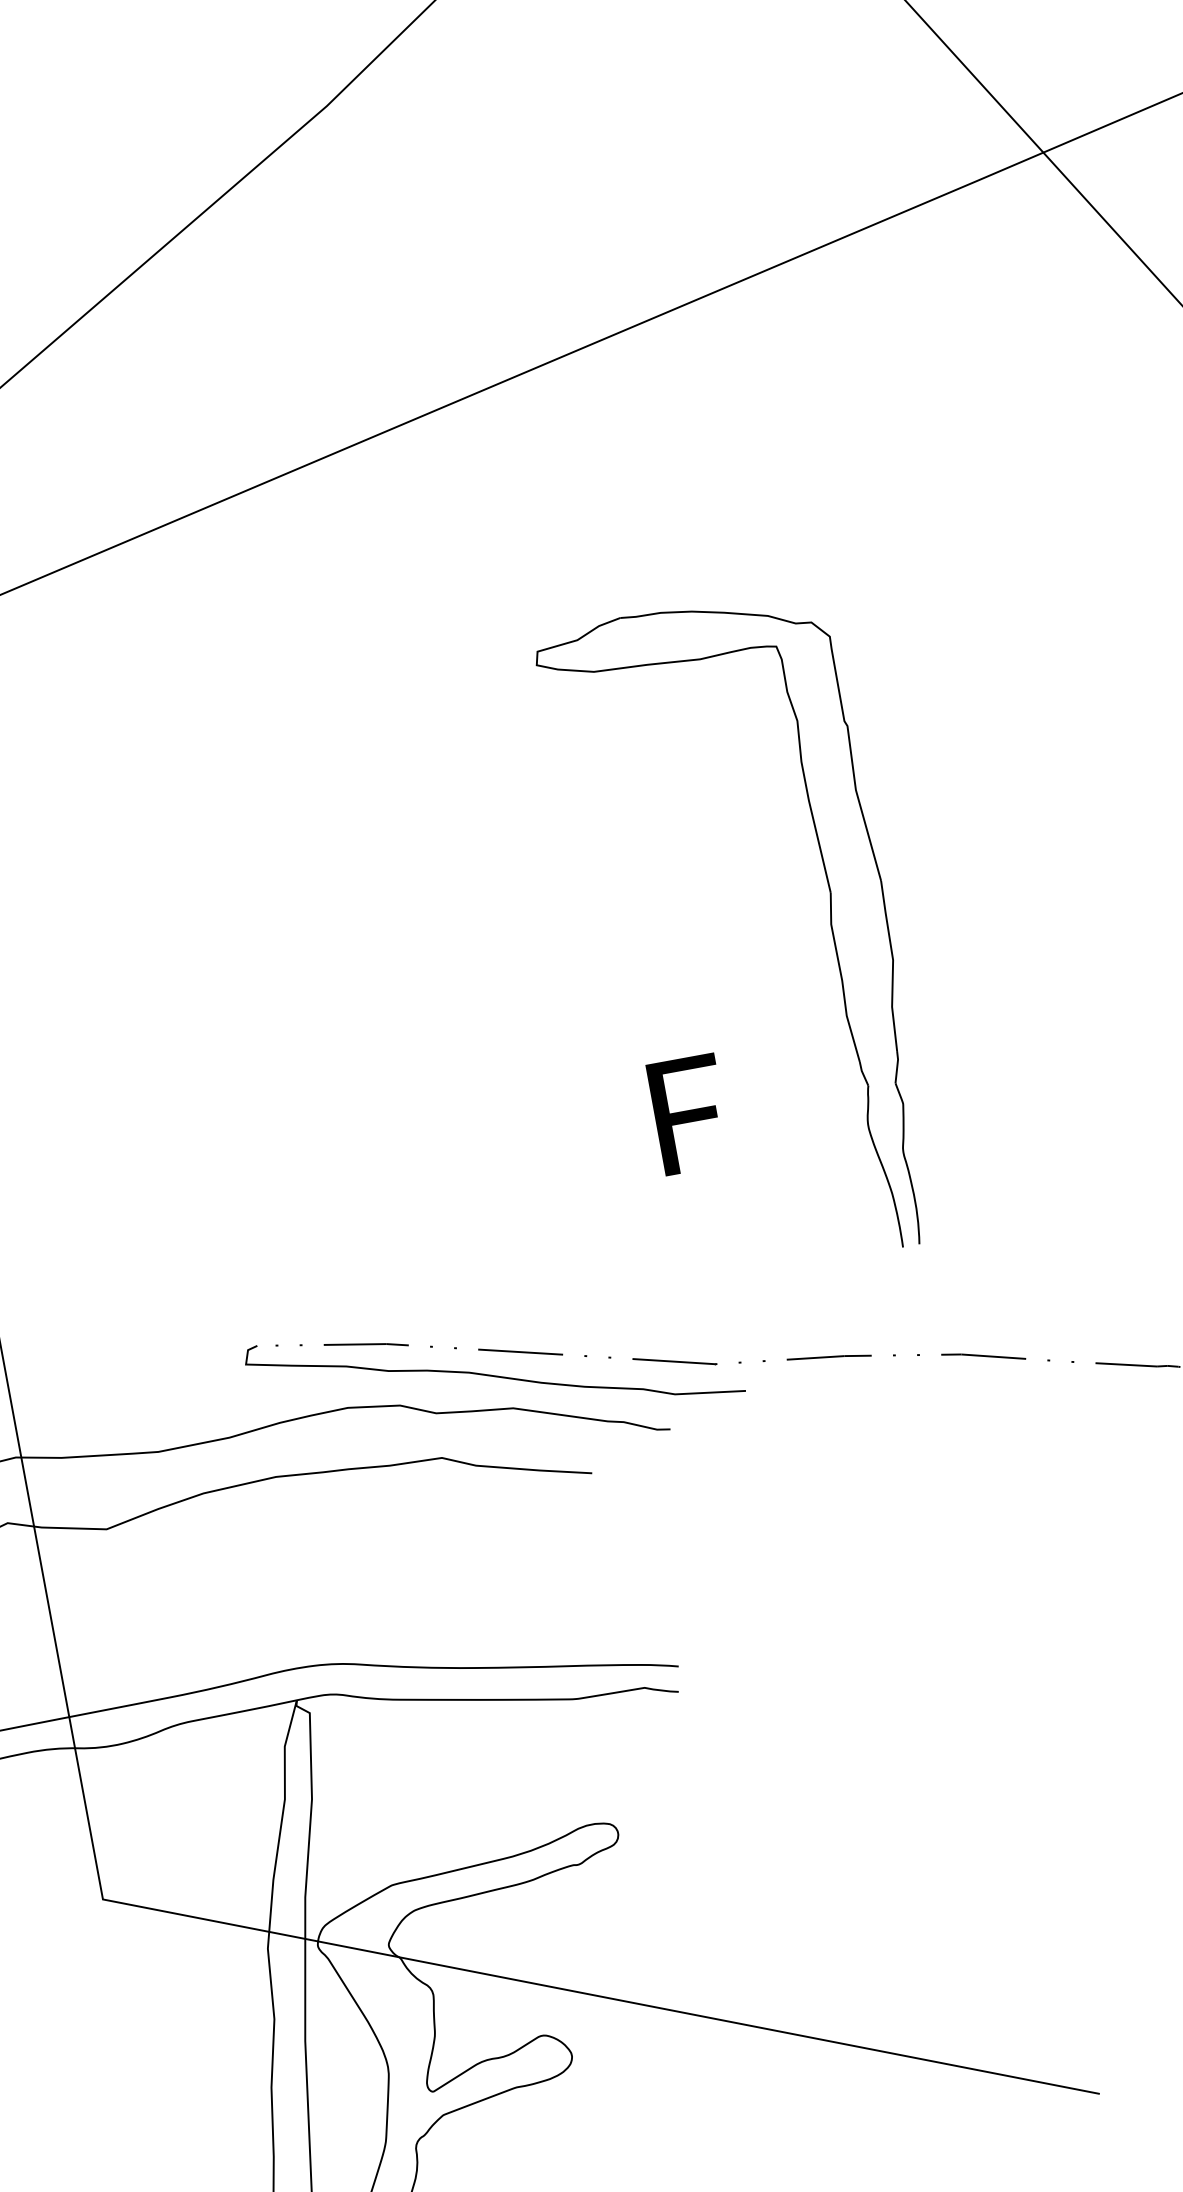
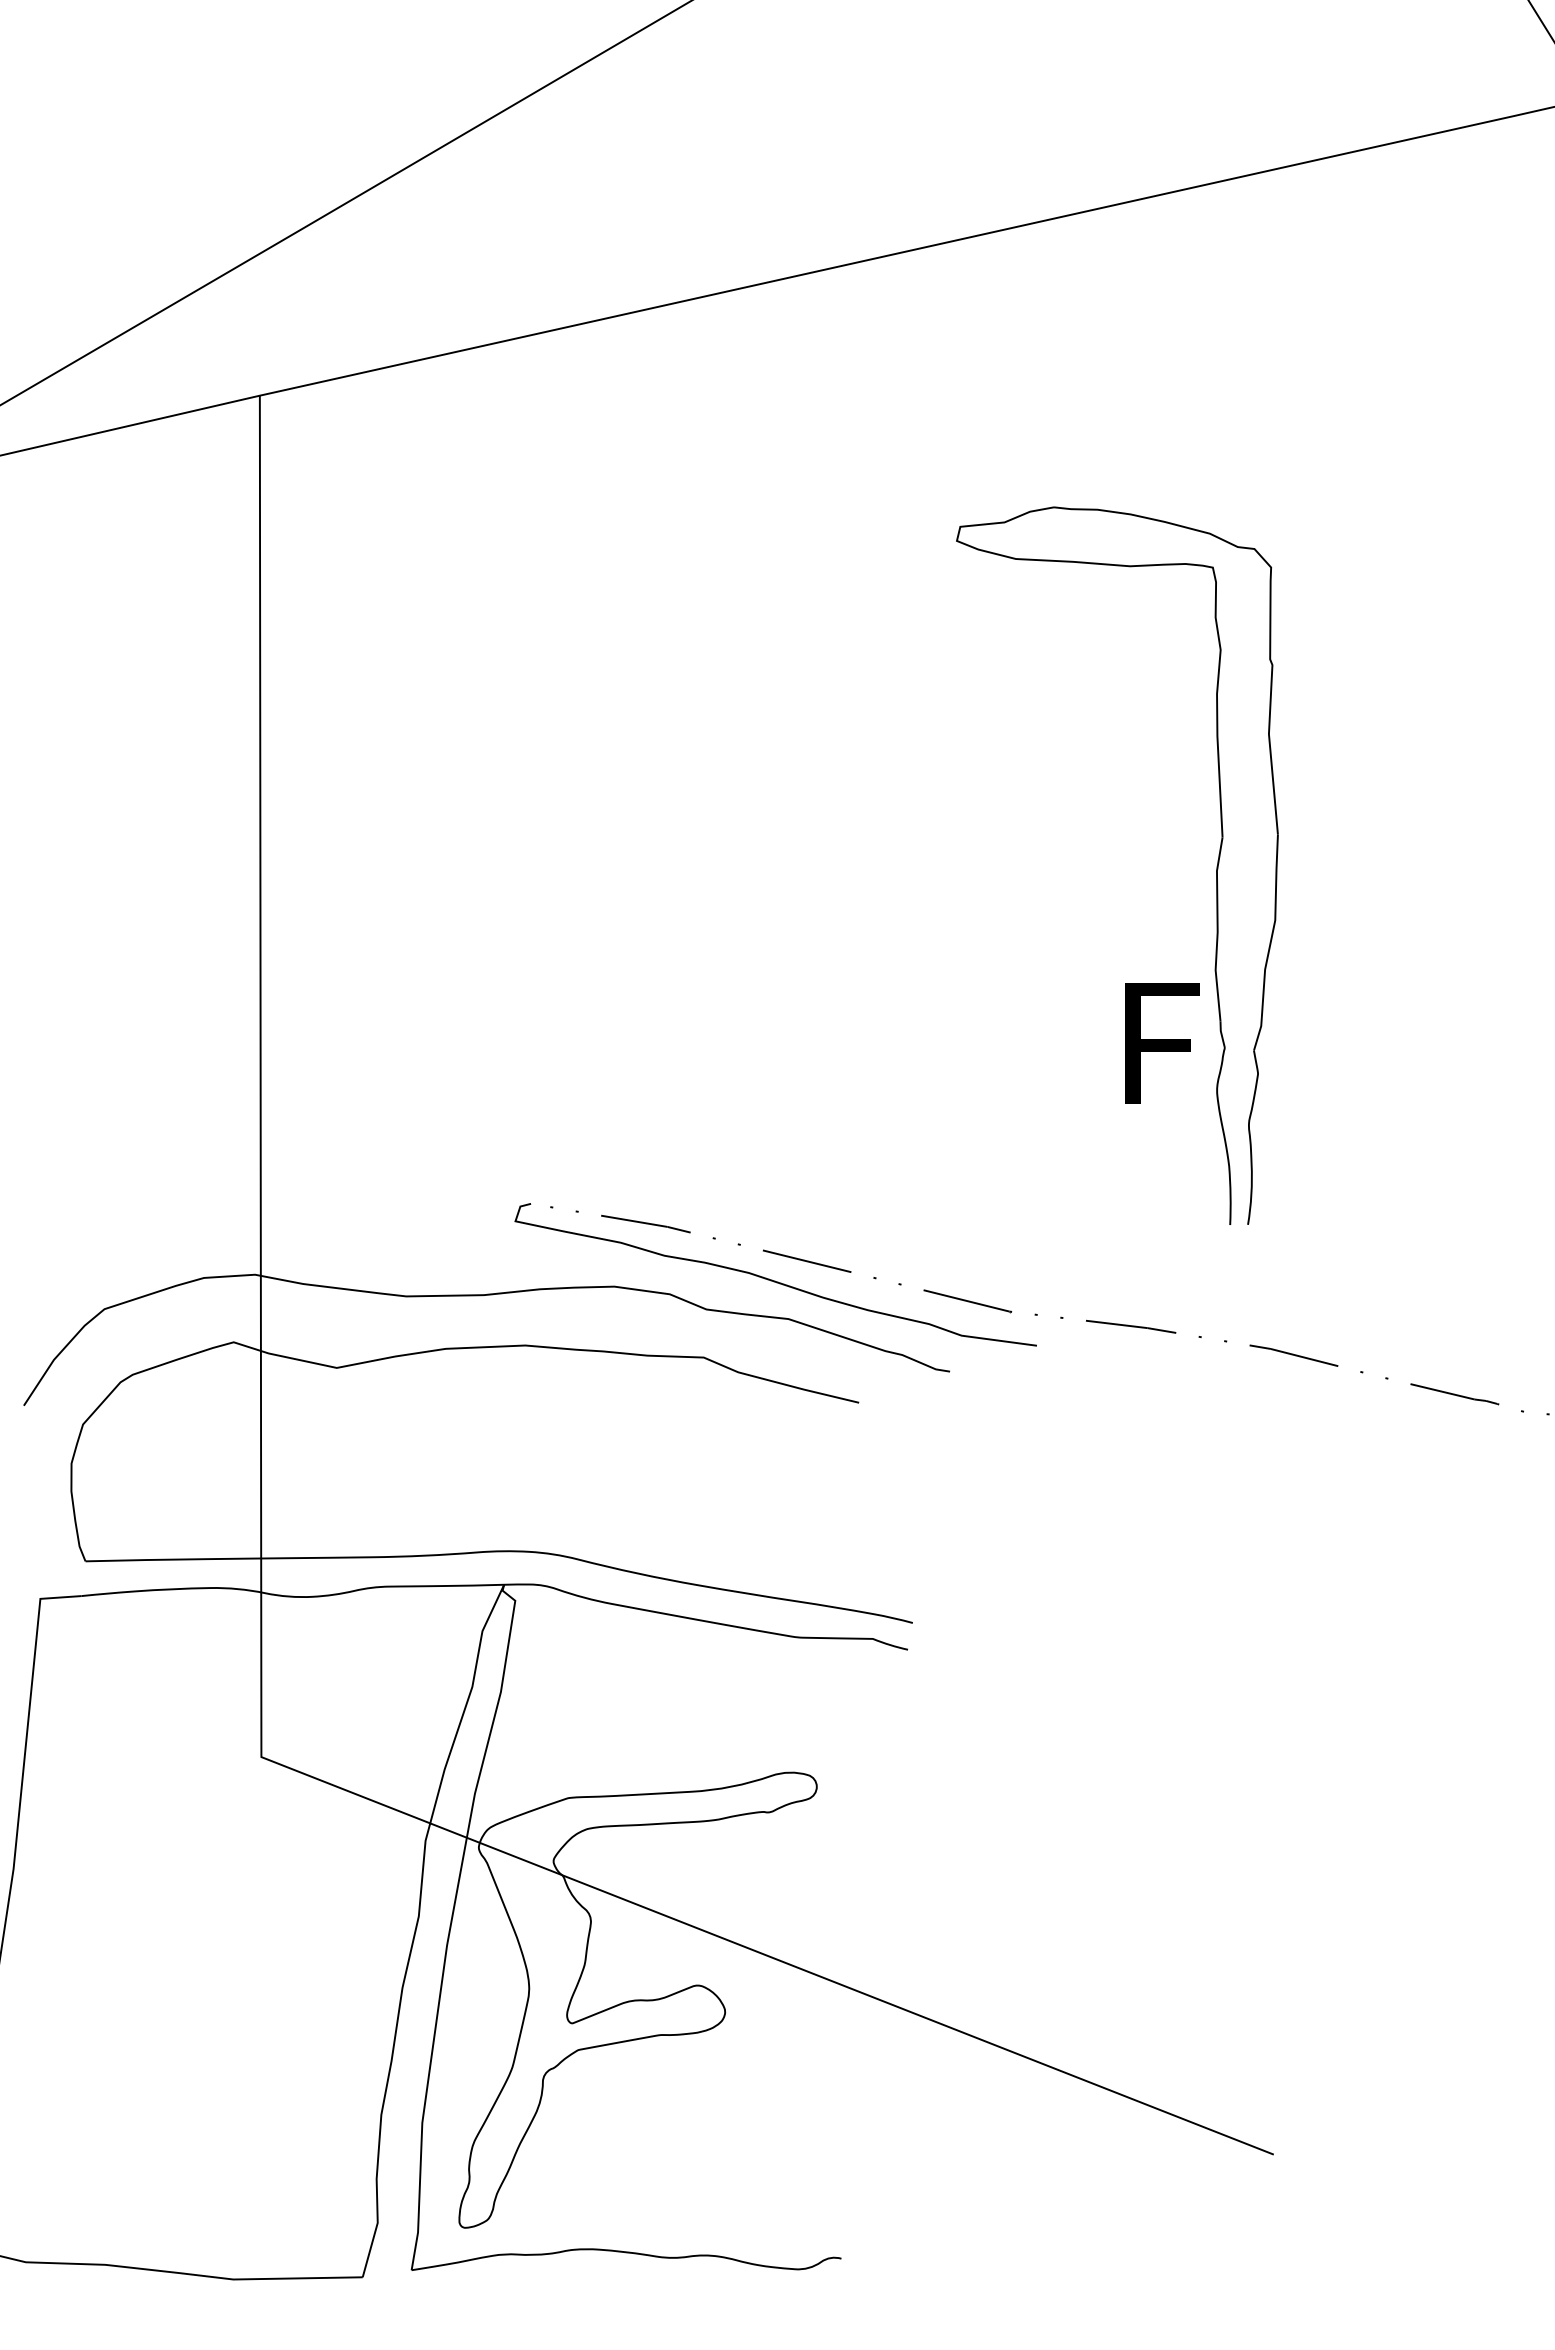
text: (689, 1114) -> (1162, 1043), moved

